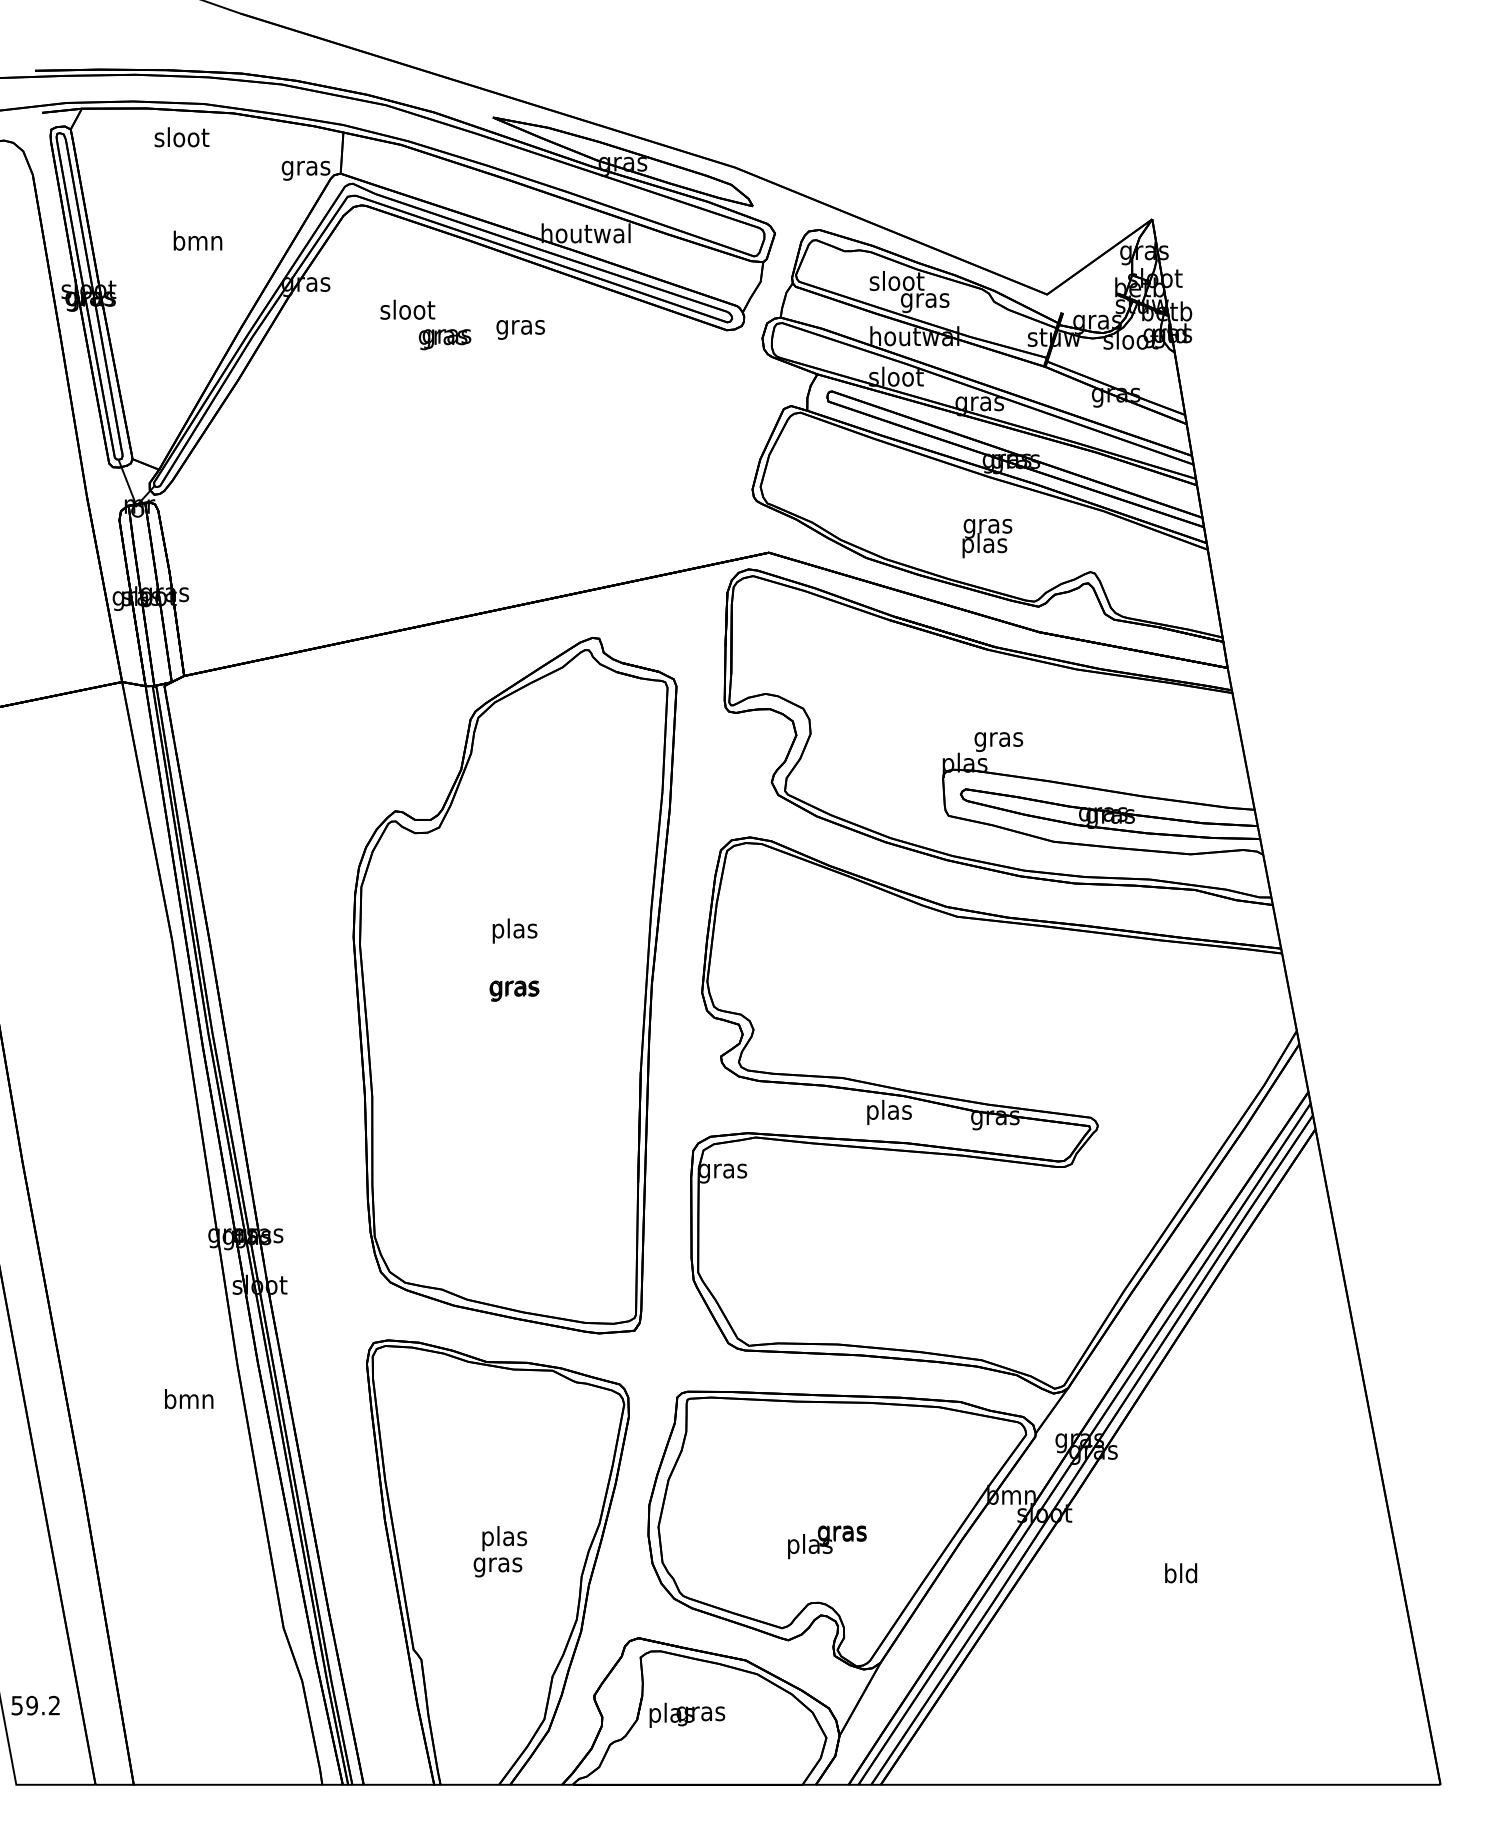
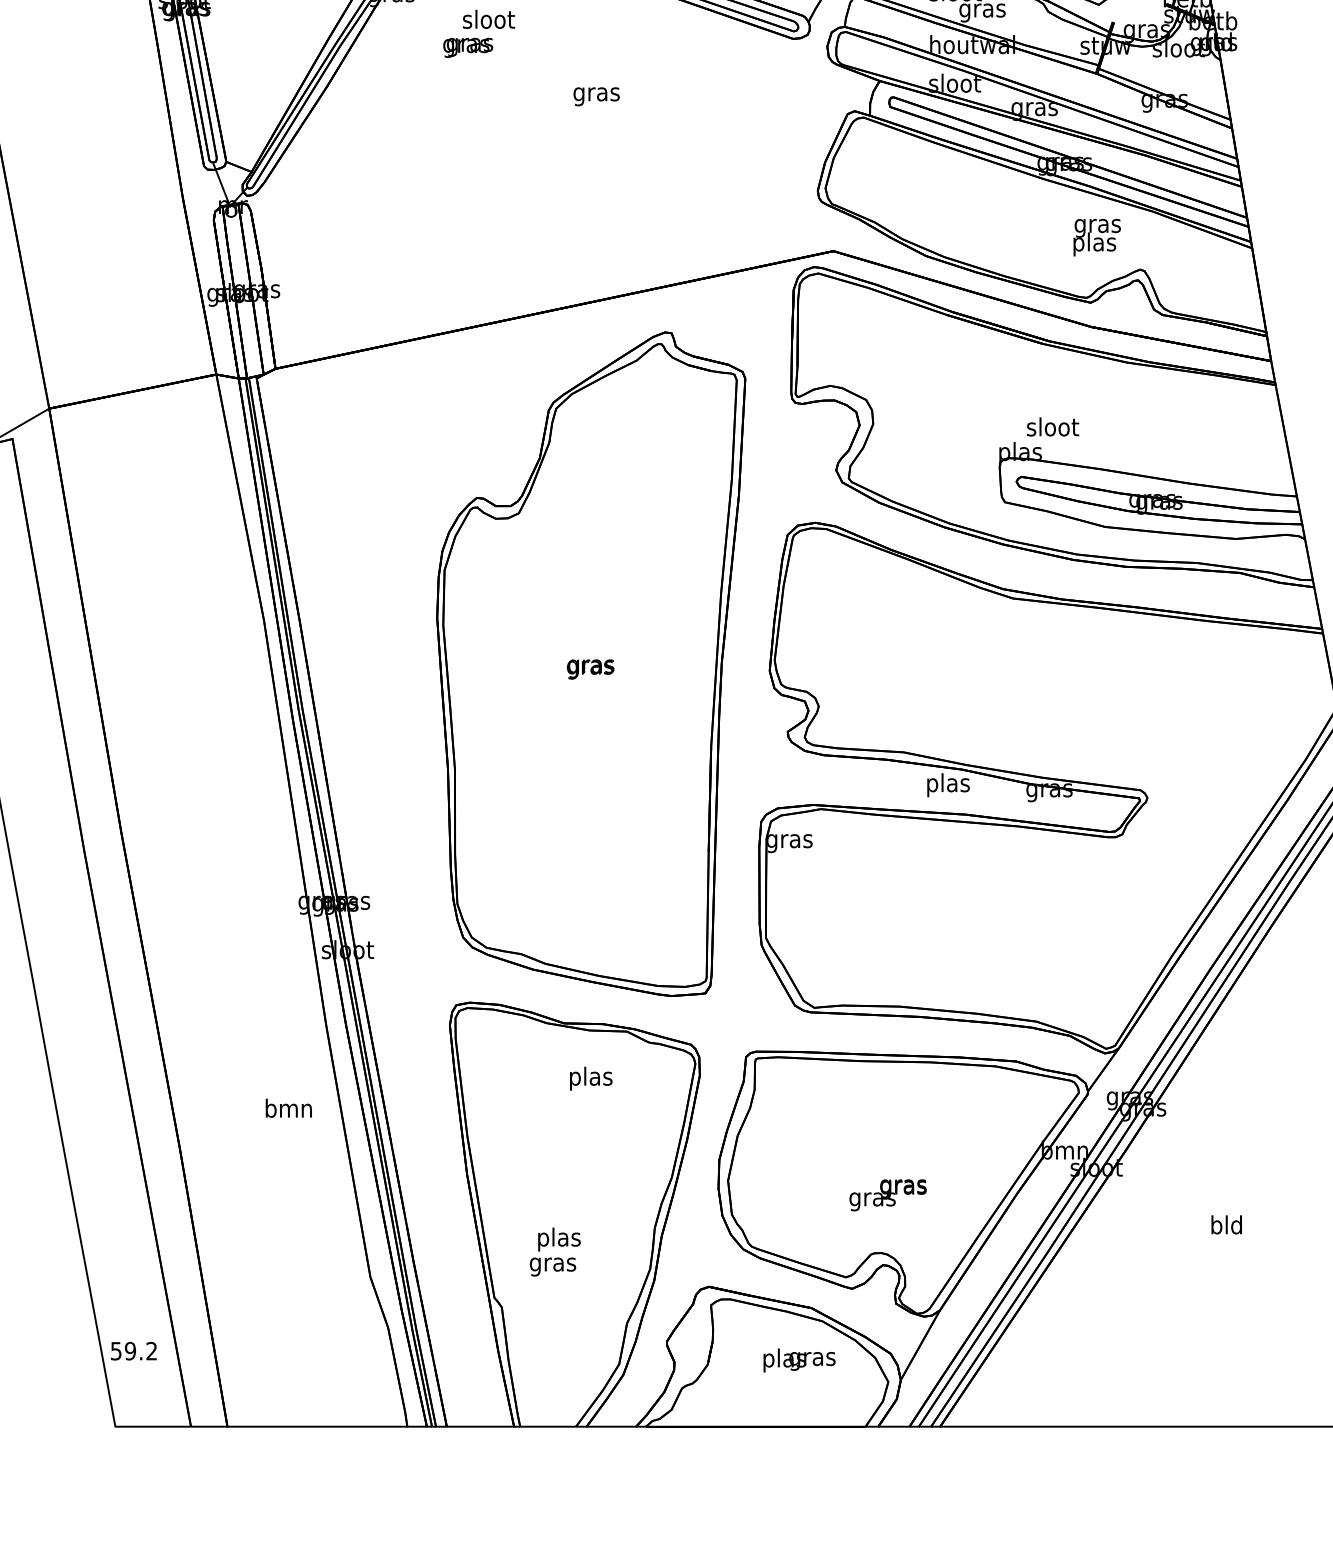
text: (520, 329) -> (596, 96), moved
text: (445, 339) -> (468, 47), moved
text: (987, 538) -> (1097, 237), moved
text: (998, 739) -> (1052, 429), gras -> sloot
text: (514, 930) -> (590, 1078), moved
text: (189, 1399) -> (289, 1108), moved
text: (809, 1546) -> (872, 1199), plas -> gras
text: (500, 1551) -> (555, 1251), moved
text: (687, 1714) -> (799, 1359), moved

